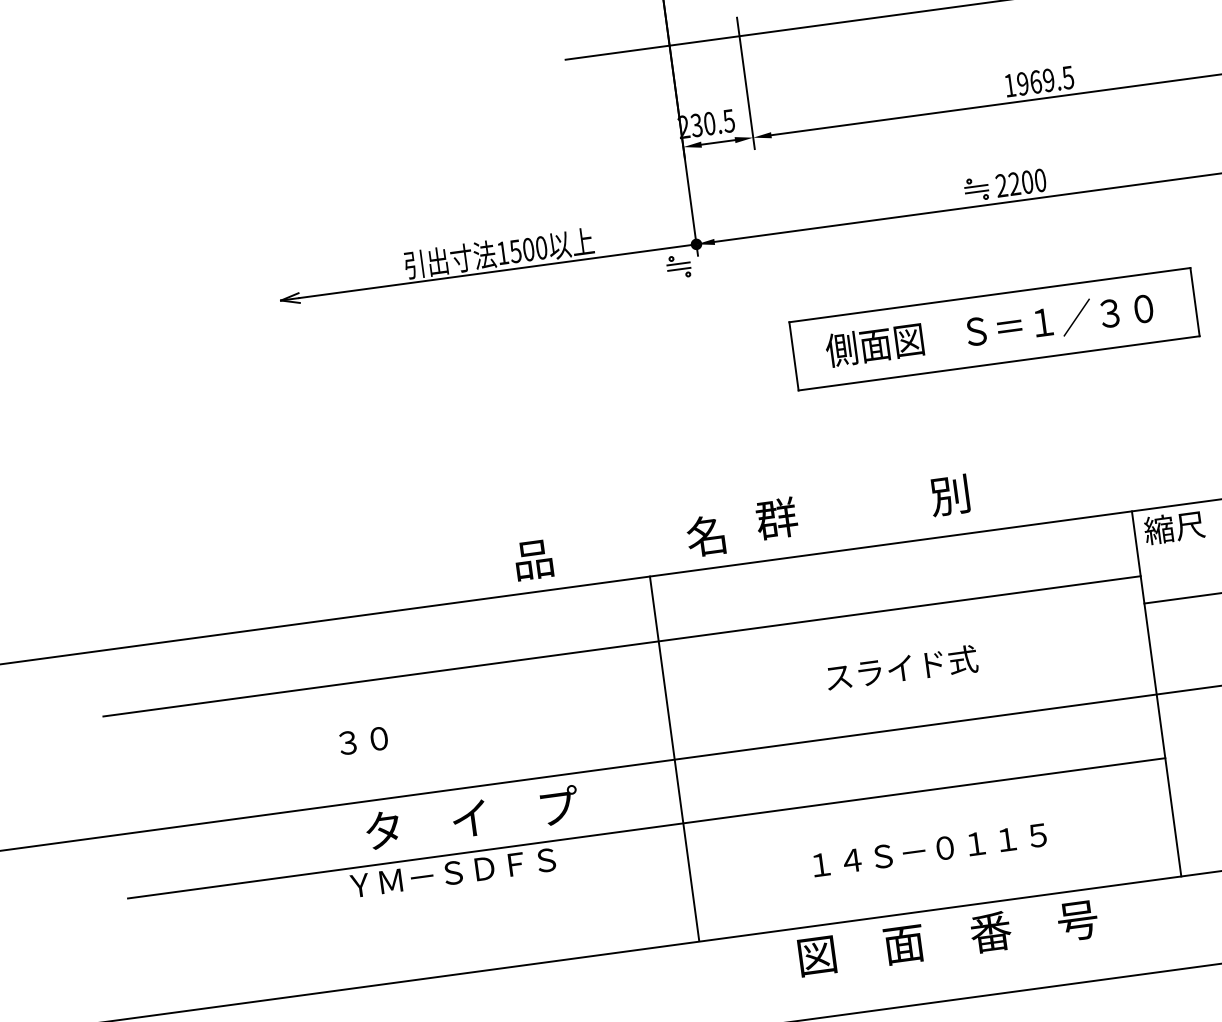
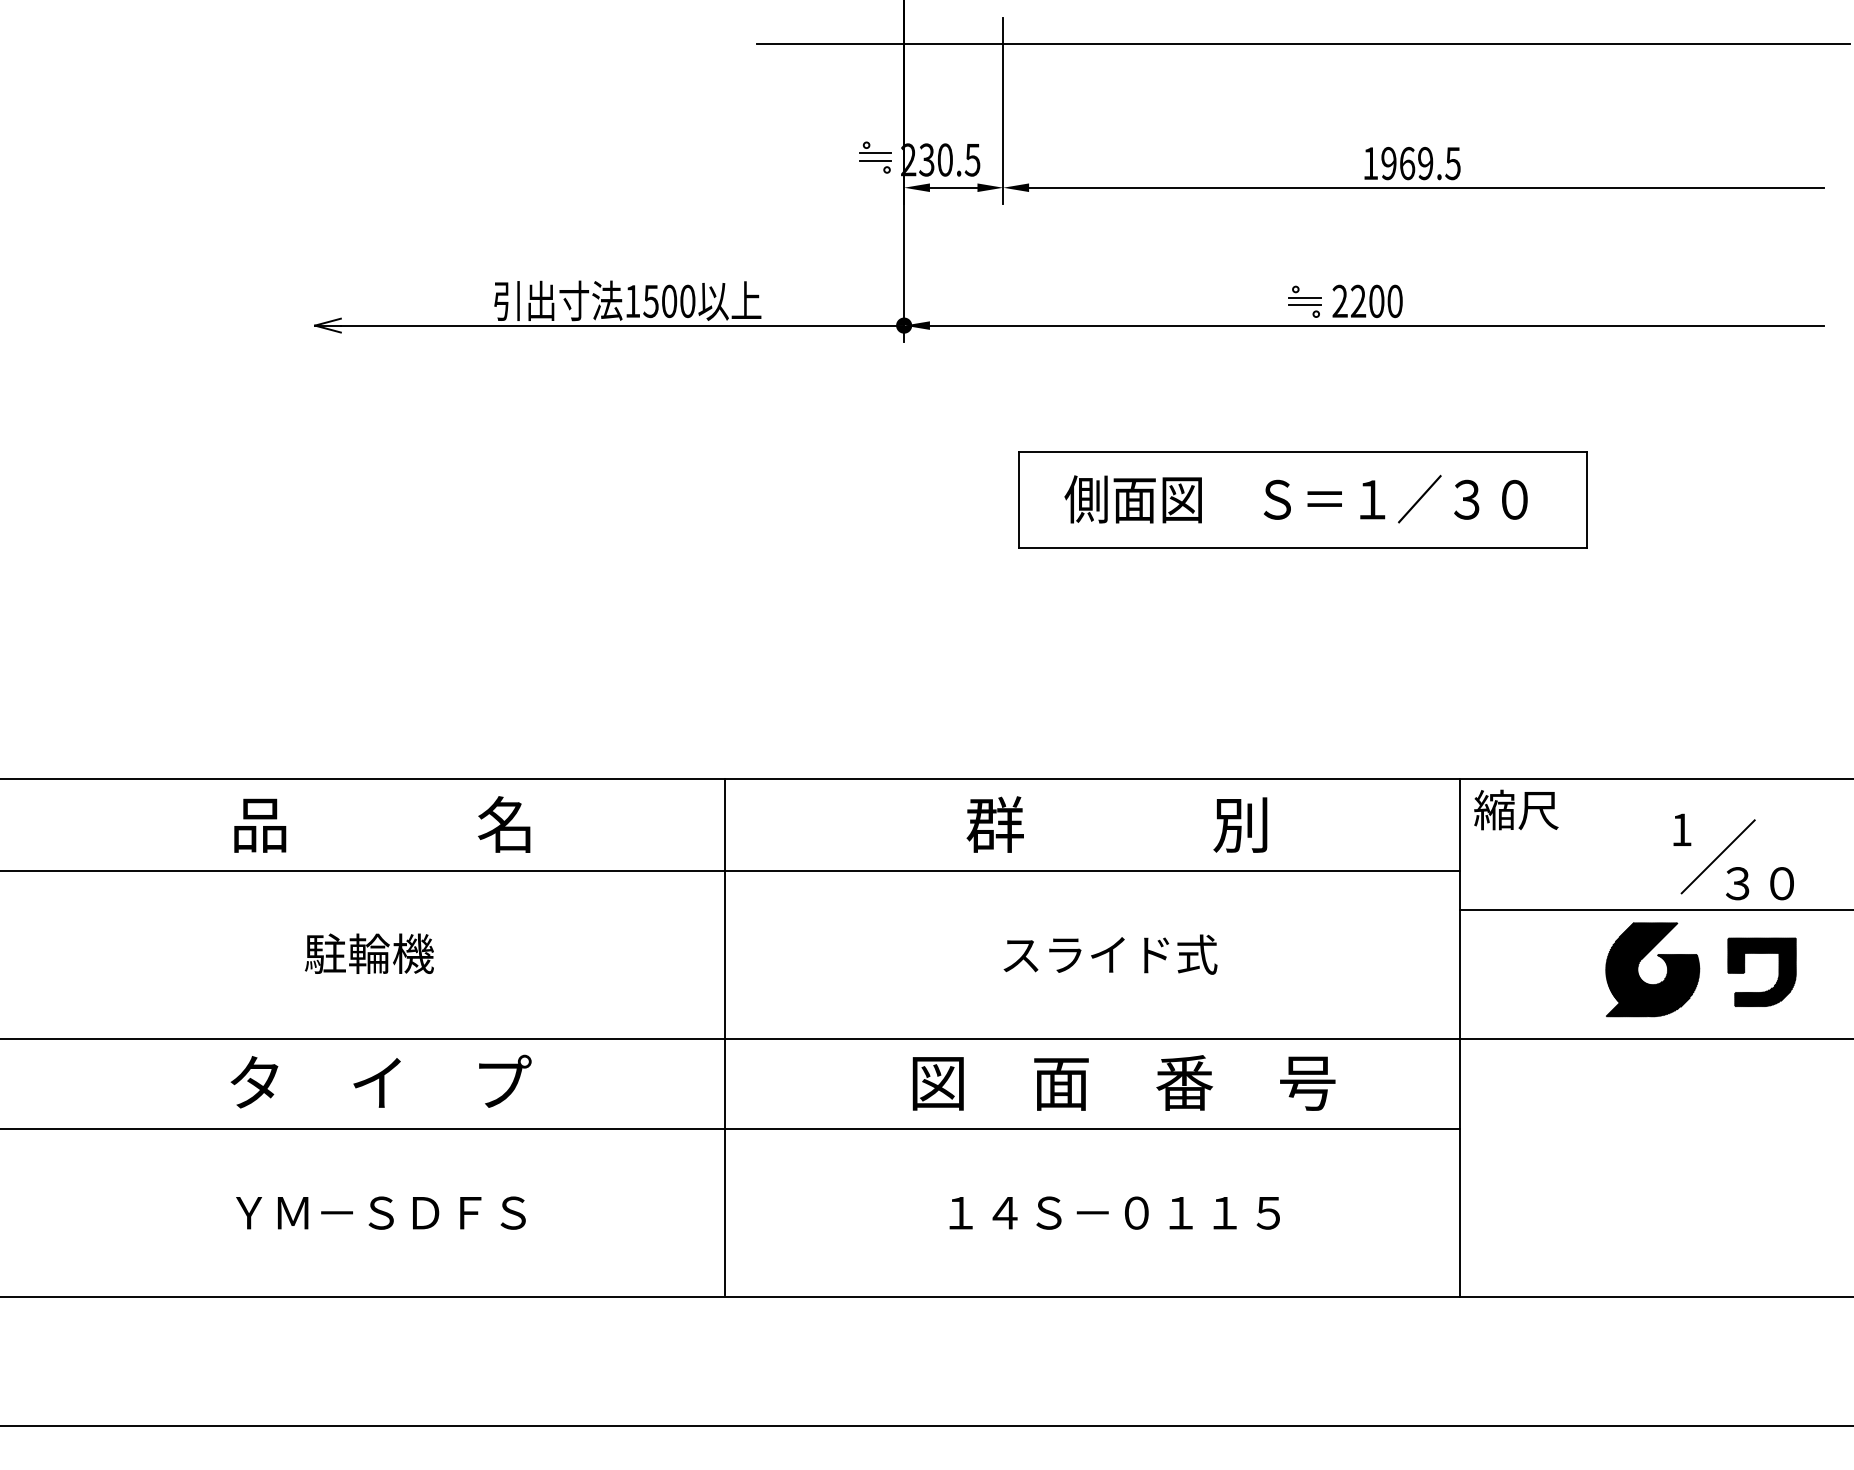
part: (678, 266) -> (875, 157), moved
text: (862, 506) -> (1116, 824), moved
text: (619, 547) -> (382, 824), moved
text: (378, 738) -> (368, 953), ３０ -> 駐輪機
line: (674, 758) -> (724, 1037), moved
text: (471, 817) -> (380, 1081), moved
text: (452, 872) -> (380, 1212), moved
text: (947, 937) -> (1123, 1082), moved

